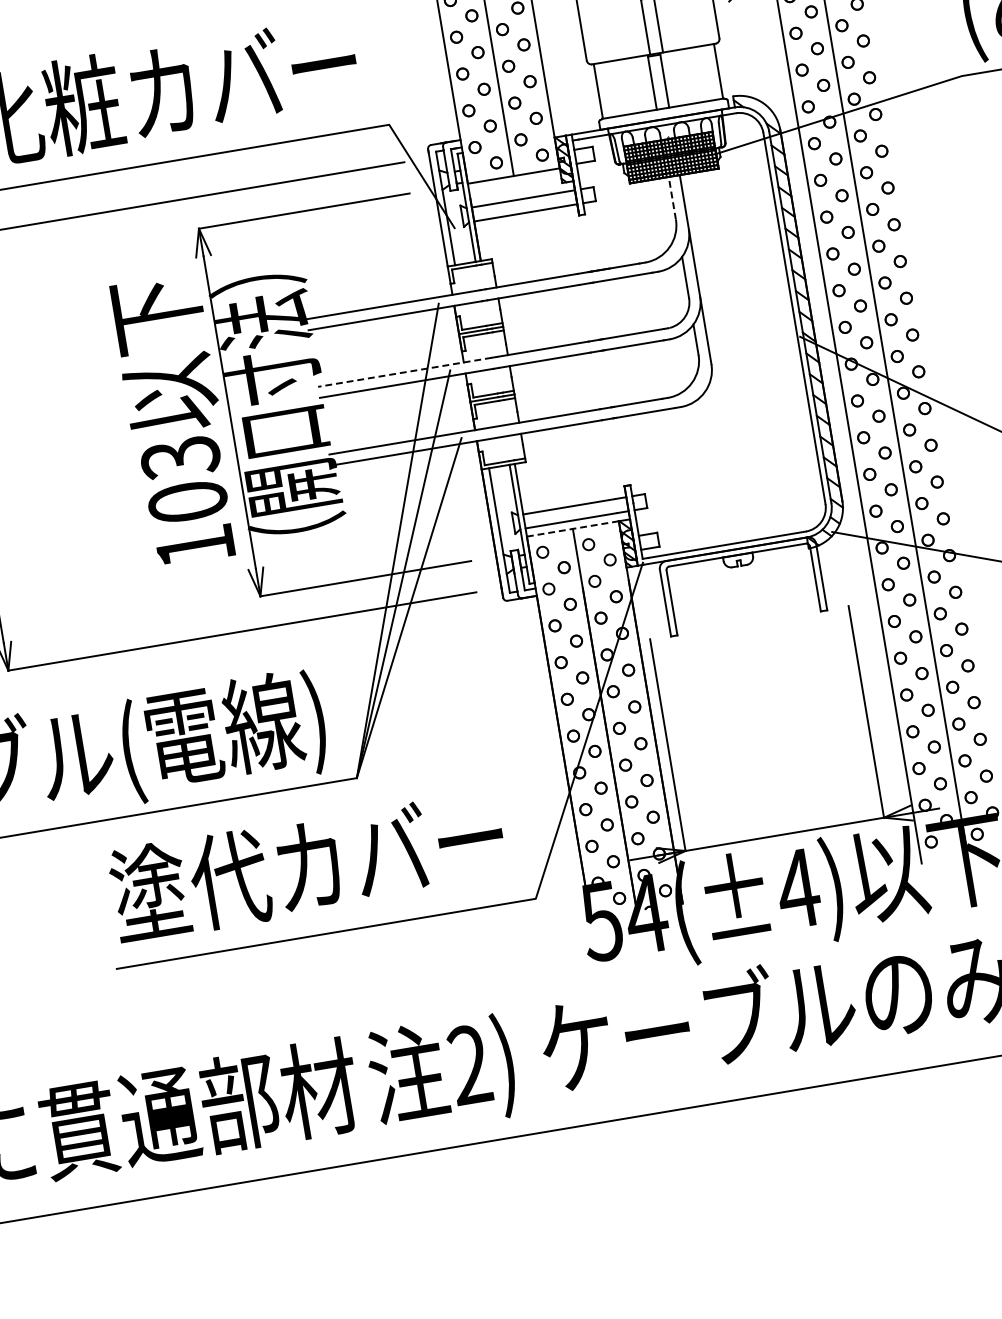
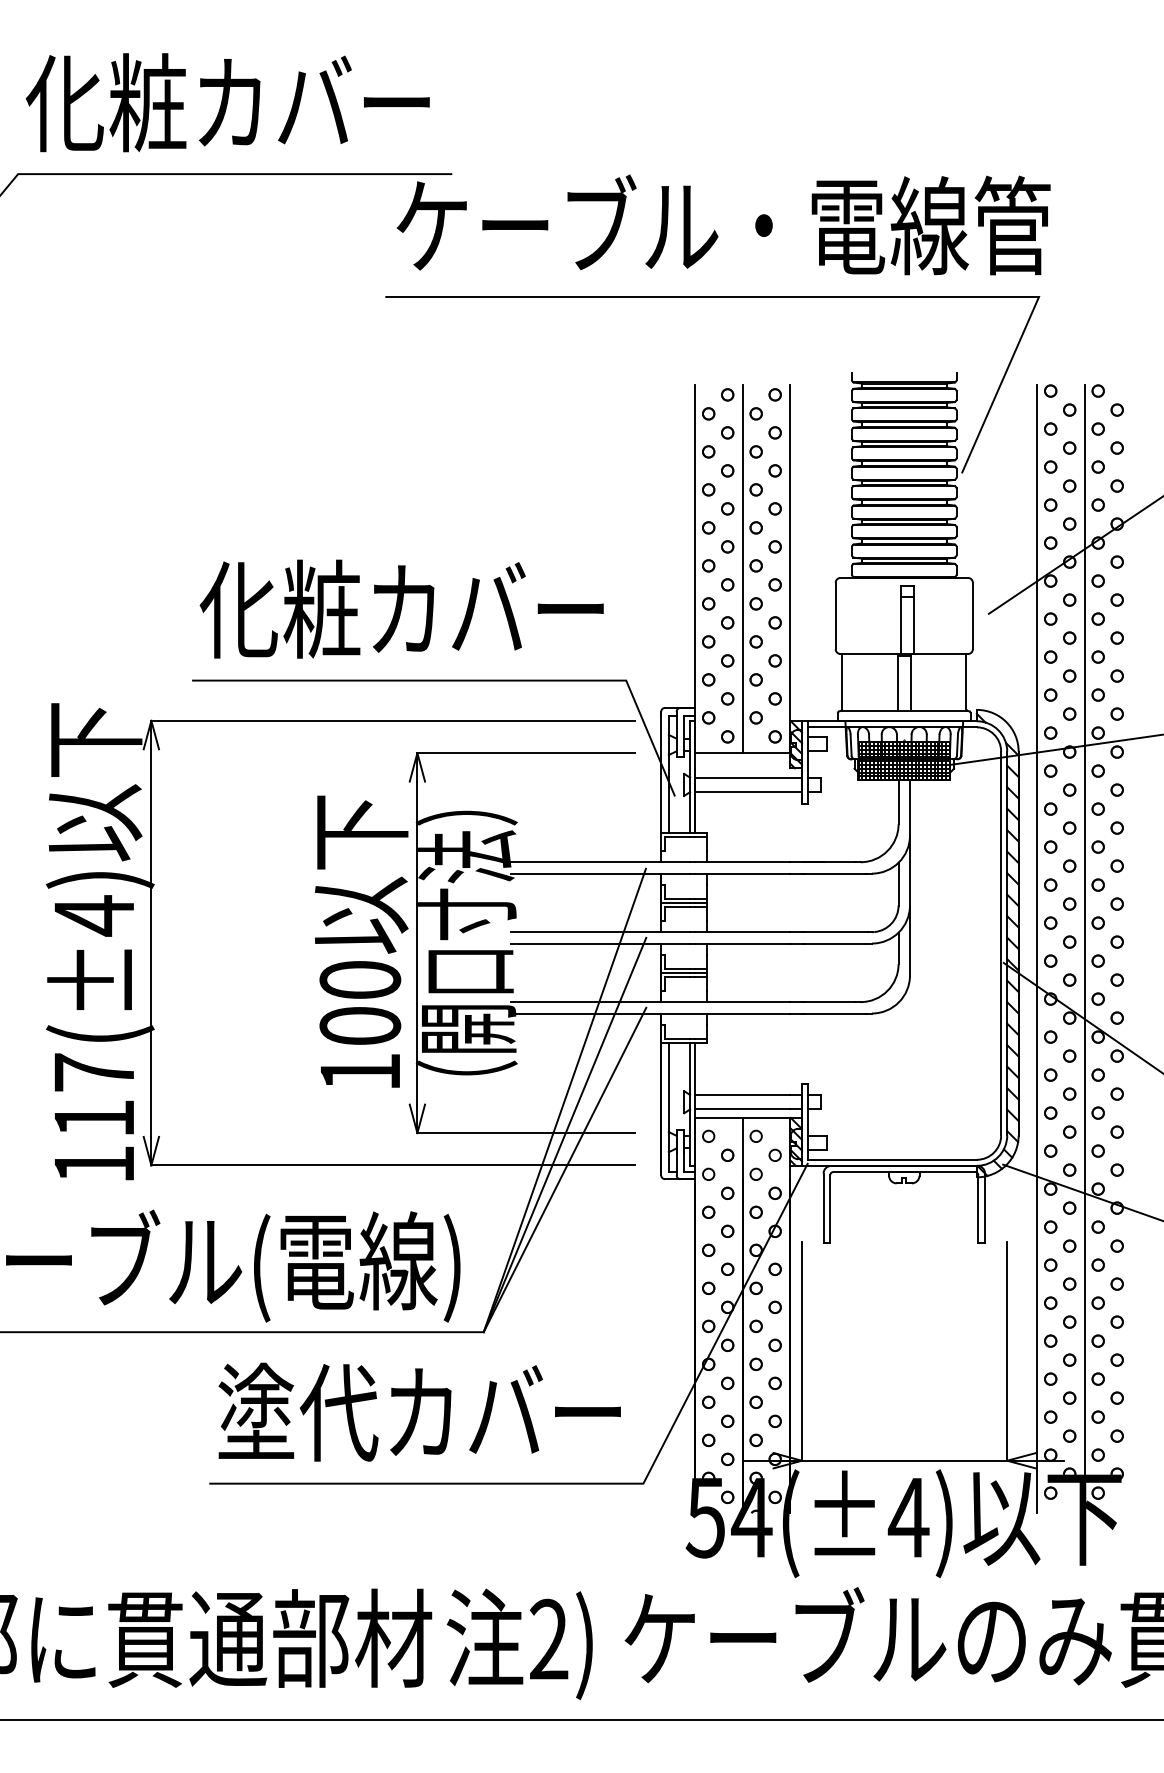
line: (672, 197) -> (898, 801), dashed -> solid
line: (405, 372) -> (600, 932), dashed -> solid
text: (180, 457) -> (360, 980), 103 -> 100
line: (572, 528) -> (742, 1117), dashed -> solid

